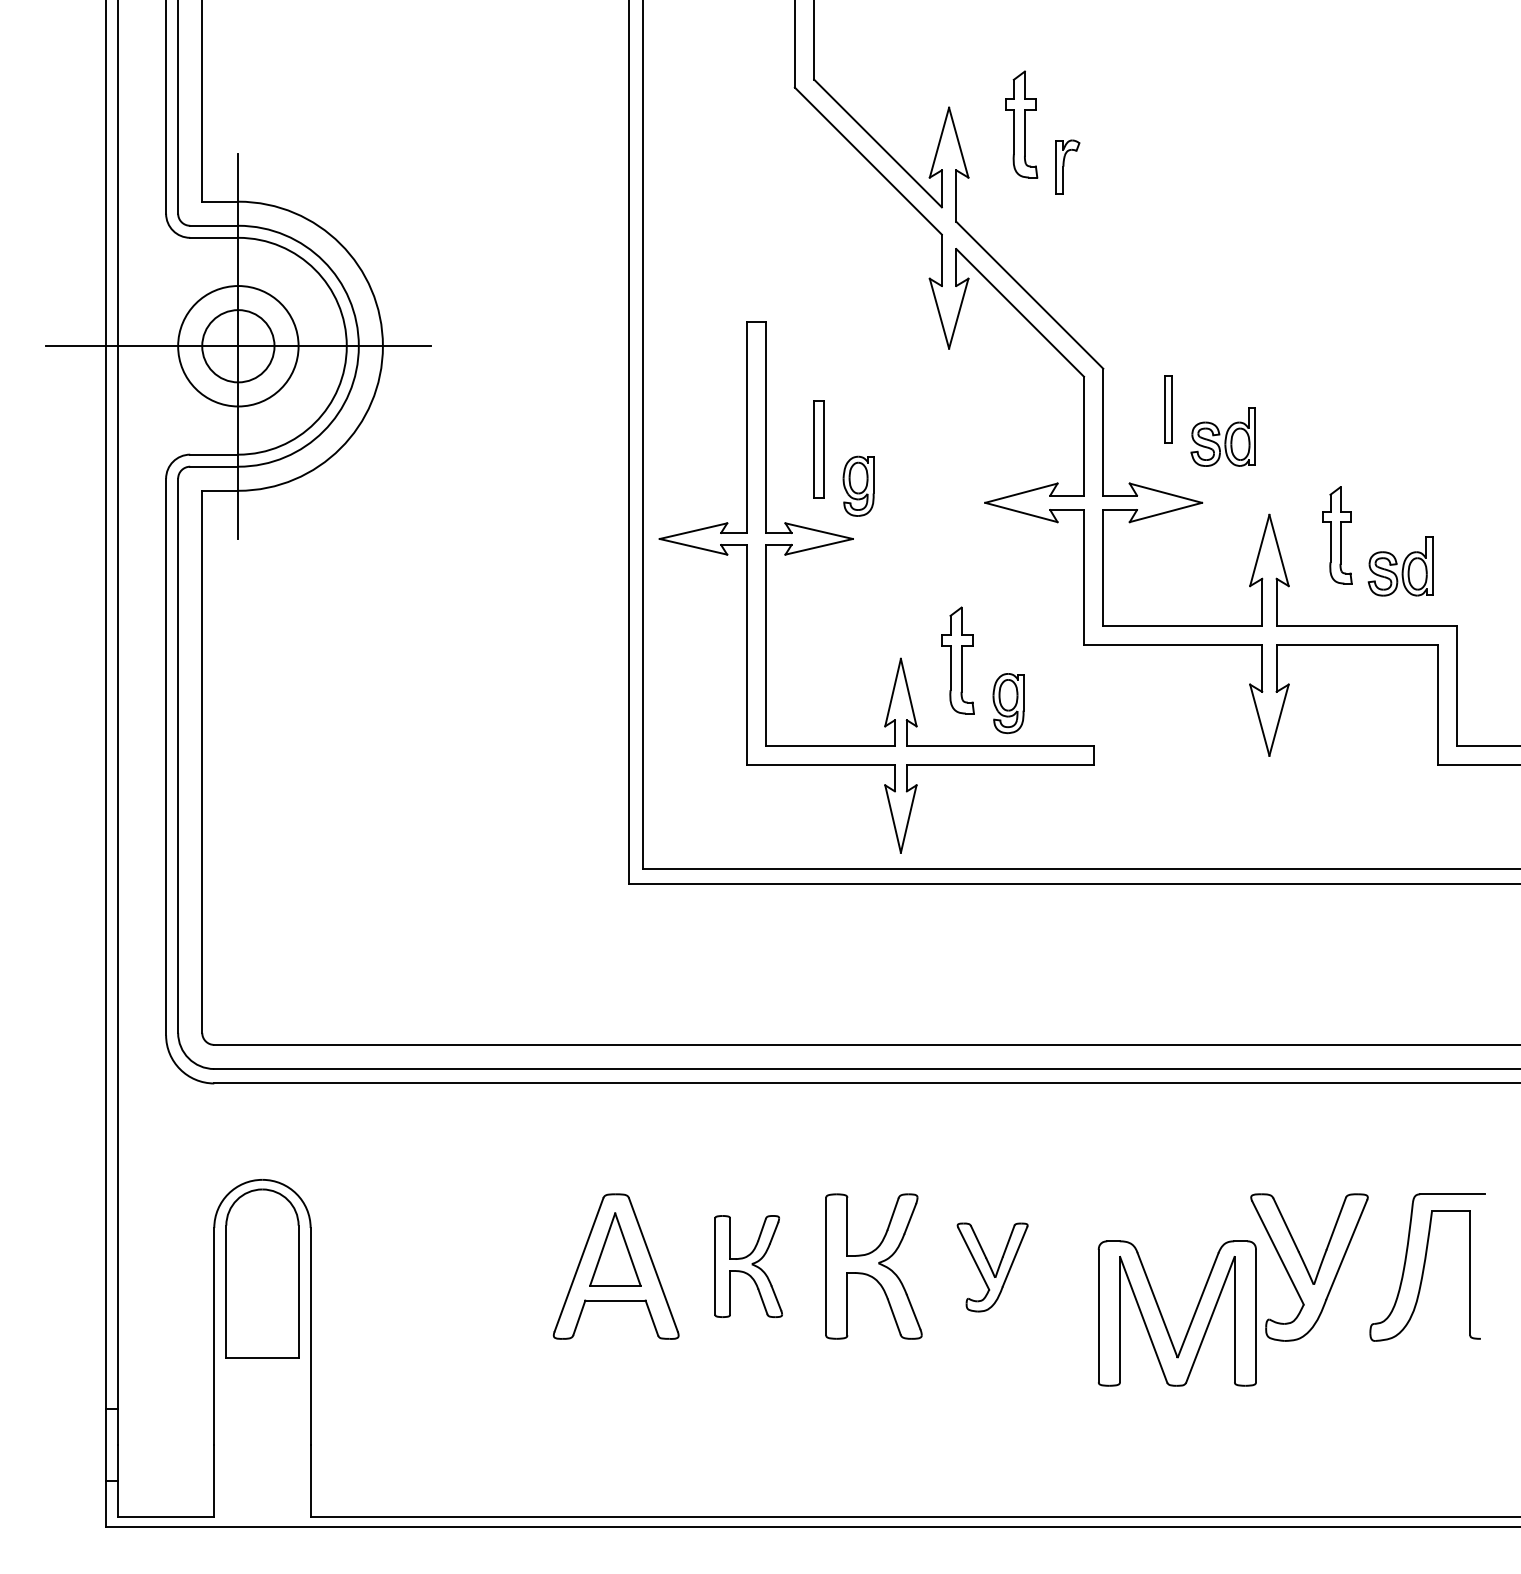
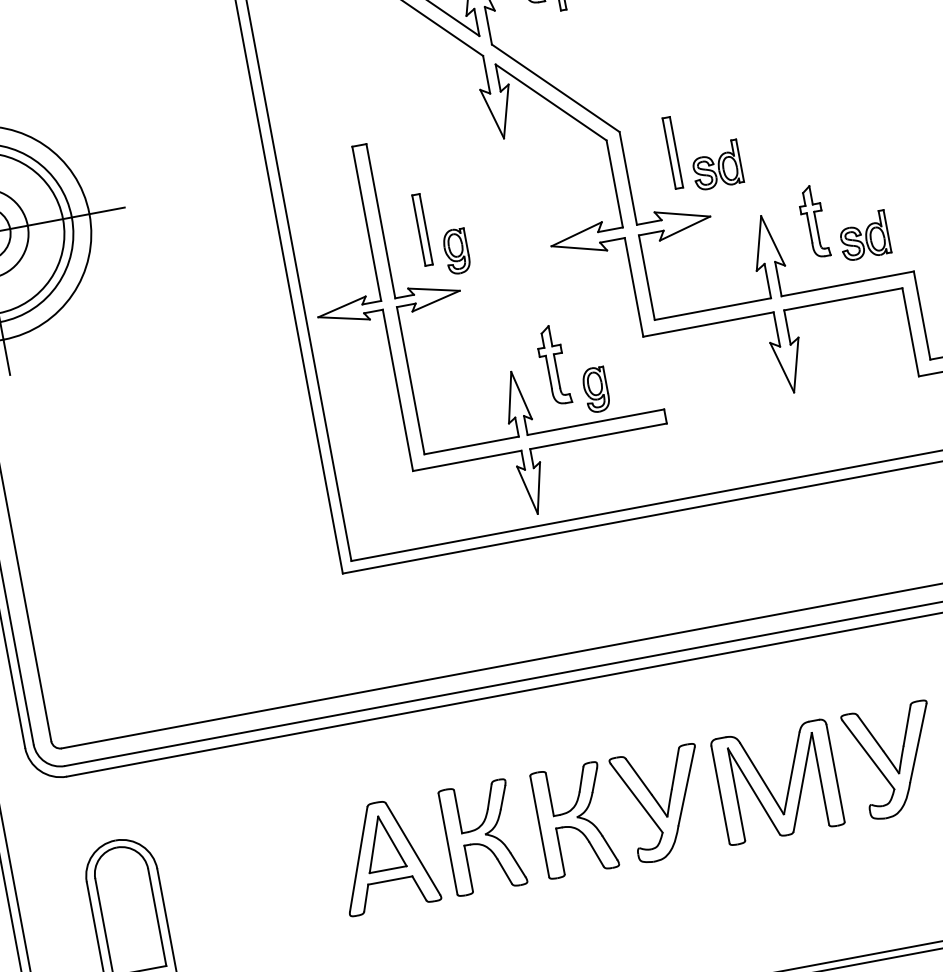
part: (1167, 409) -> (672, 153), size x1.43
part: (748, 1266) -> (482, 837), size x1.43
part: (992, 1267) -> (661, 804), size x1.67
part: (1163, 1317) -> (768, 787), moved

